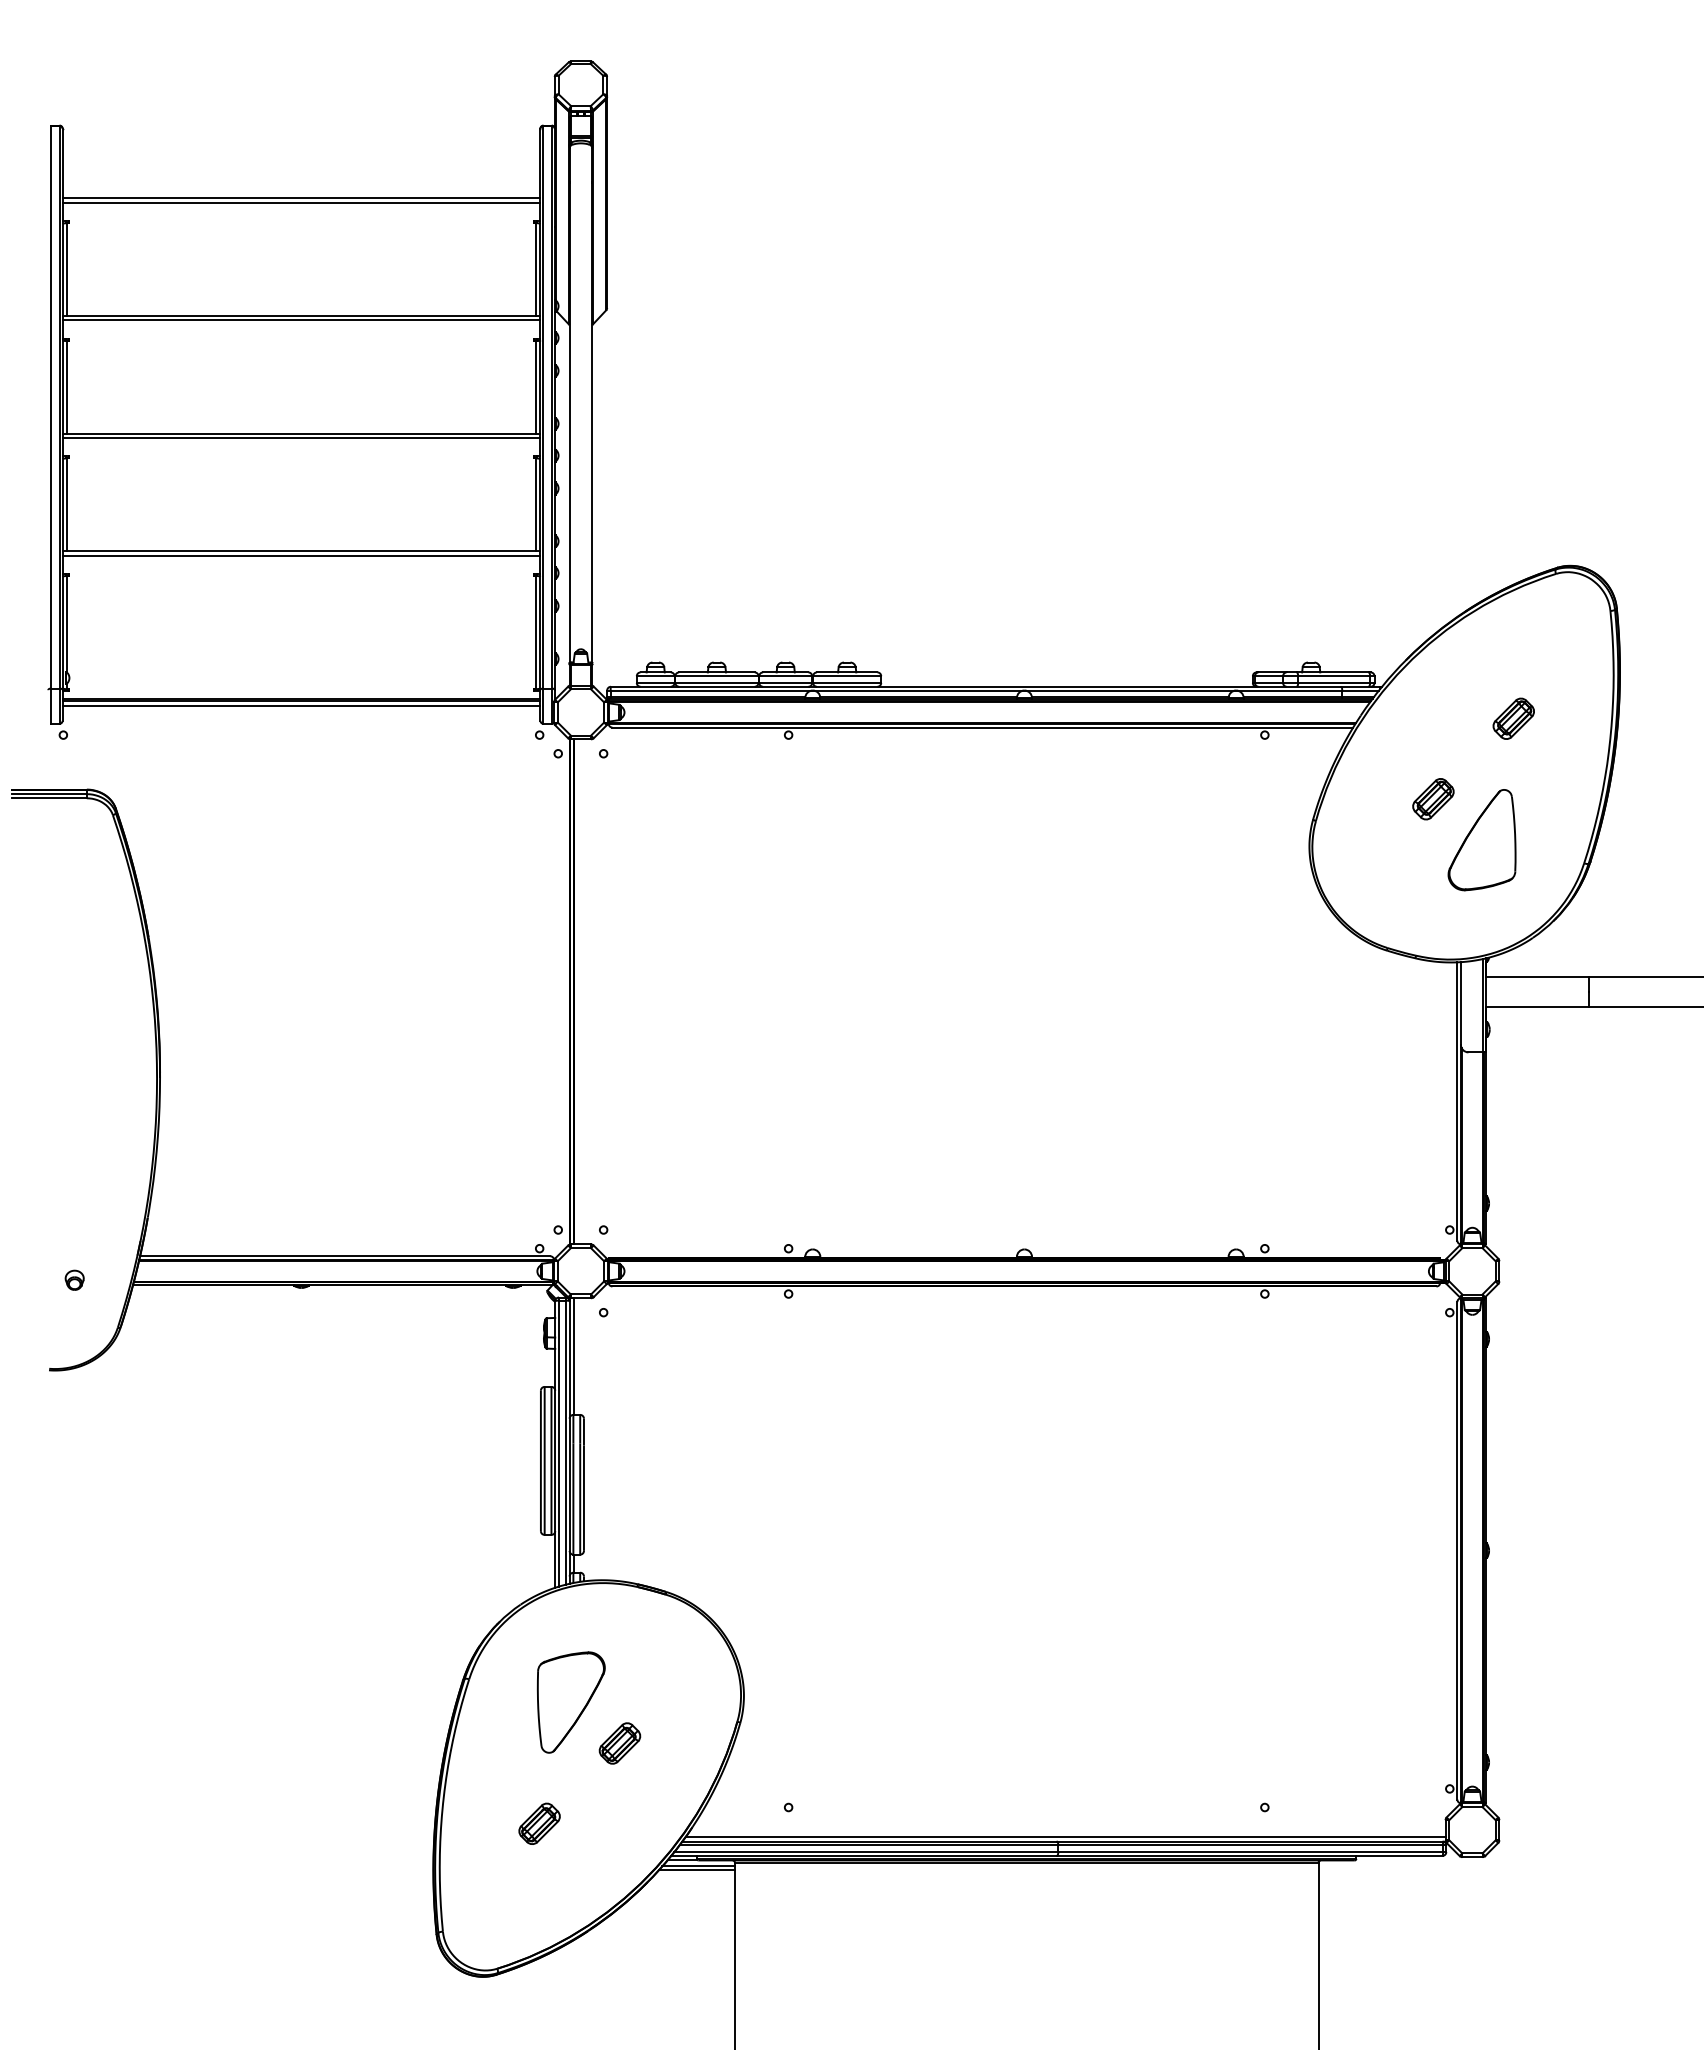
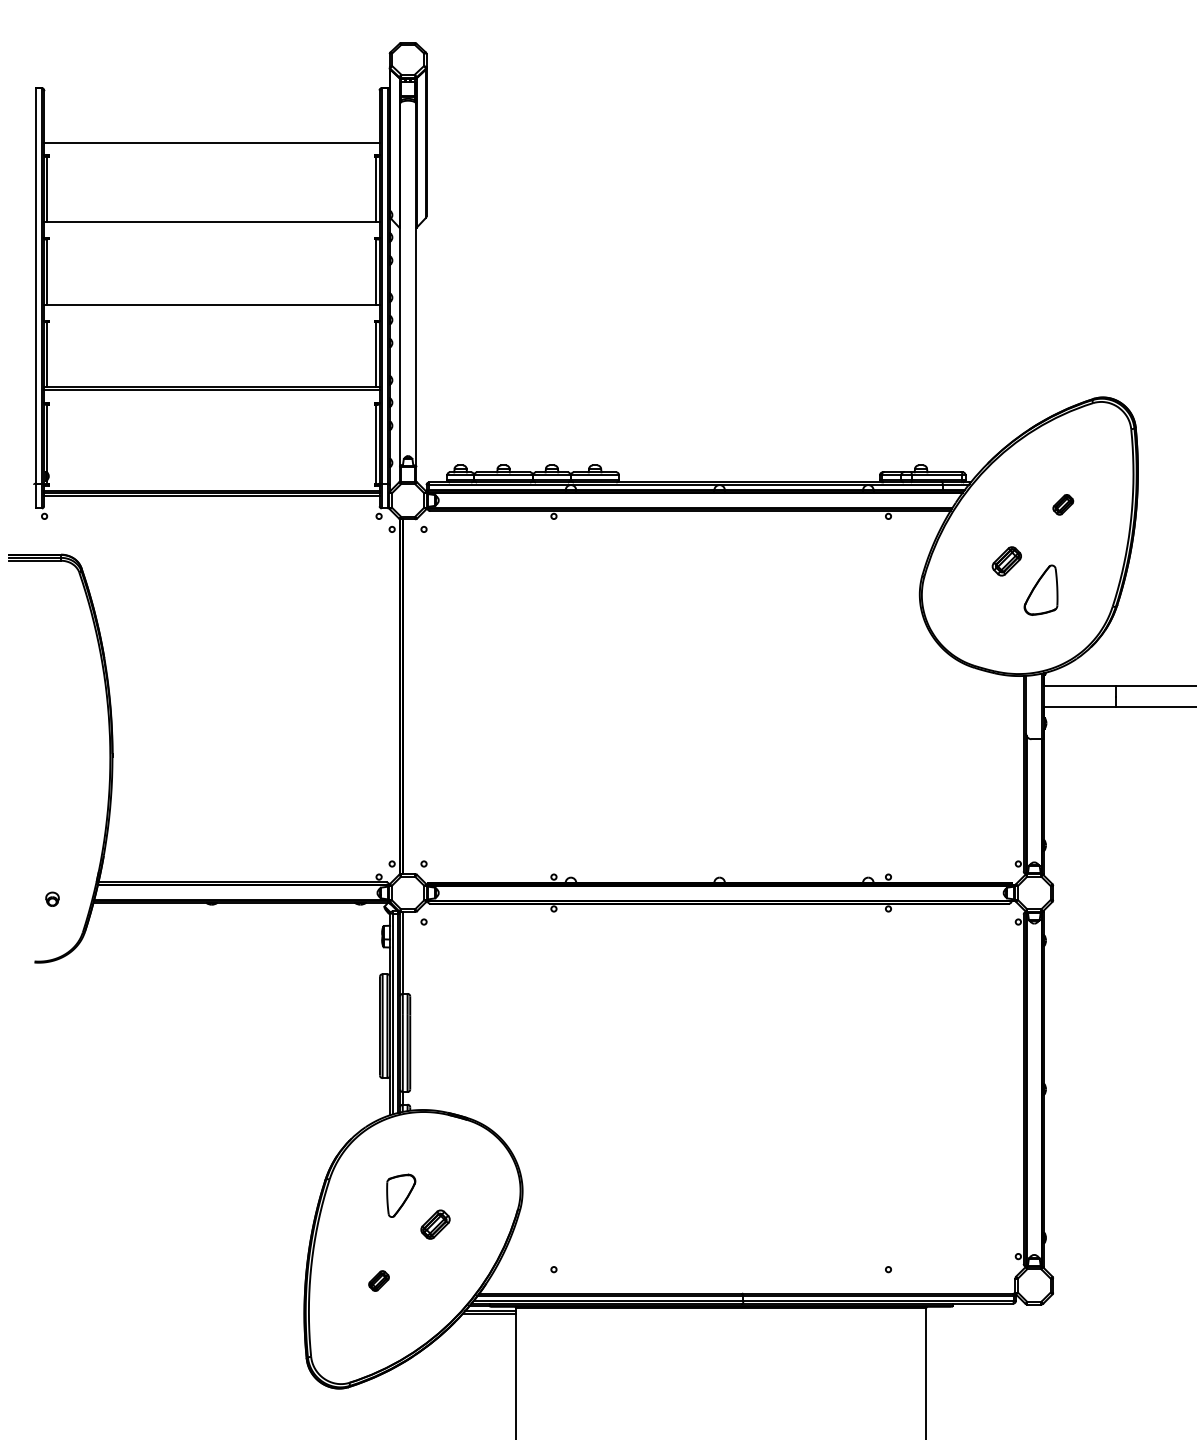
line: (301, 198) -> (211, 139), removed
line: (301, 320) -> (211, 225), removed
line: (301, 438) -> (211, 308), removed
part: (1513, 718) -> (1063, 504), size x0.7
part: (1481, 840) -> (1040, 590), size x0.7
part: (570, 1702) -> (400, 1195), size x0.6
part: (539, 1823) -> (379, 1280), size x0.7
line: (1065, 1837) -> (748, 1290), removed

